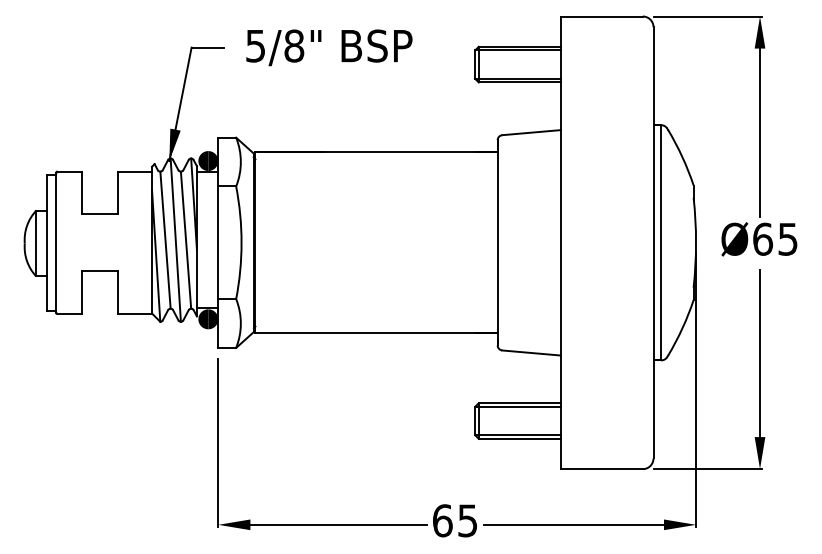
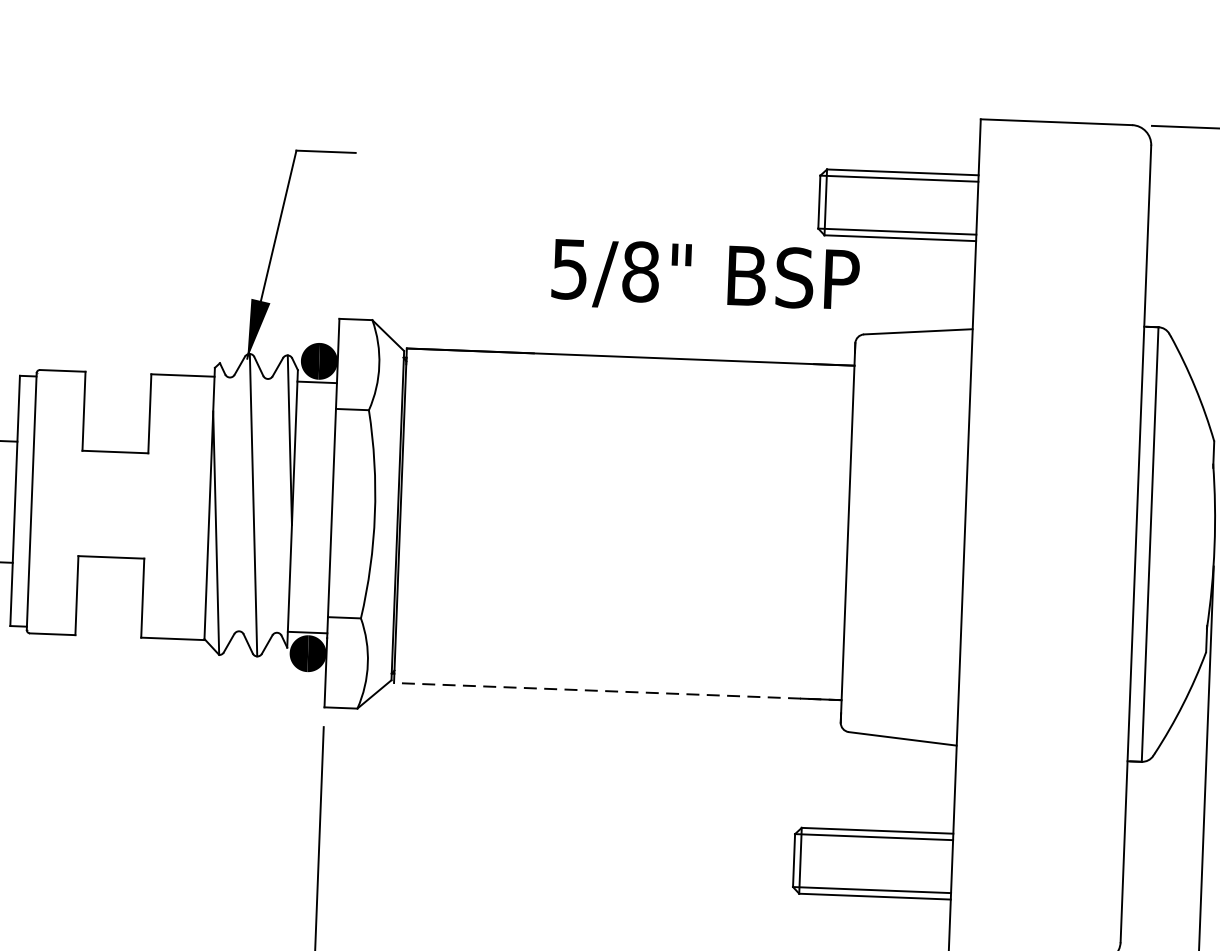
text: (329, 47) -> (705, 277), moved
line: (165, 239) -> (234, 503), removed
line: (185, 239) -> (271, 504), removed
line: (376, 333) -> (617, 691), solid -> dashed

